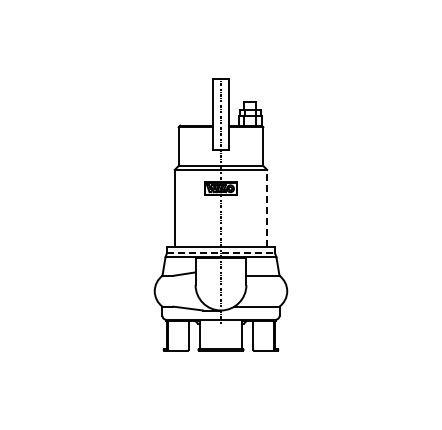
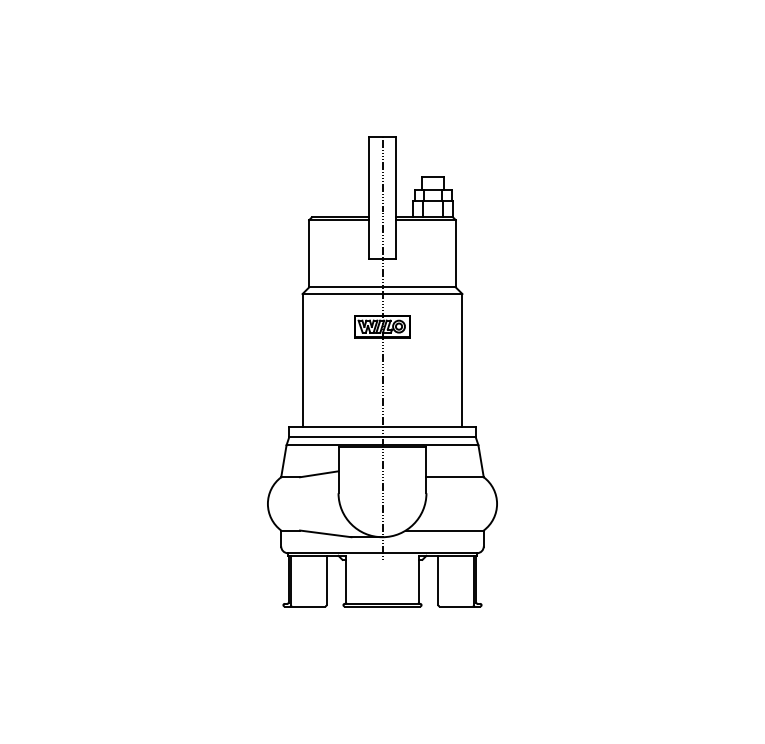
line: (267, 208) -> (462, 360), dashed -> solid
line: (221, 252) -> (383, 436), dashed -> solid

